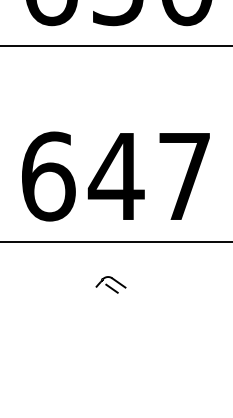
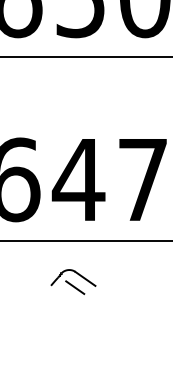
part: (110, 284) -> (73, 281), size x1.6

